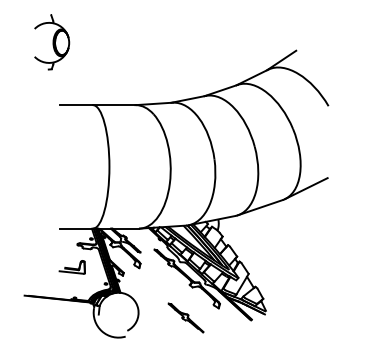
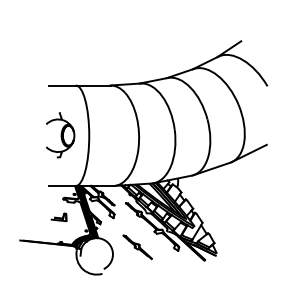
part: (52, 42) -> (60, 135), moved
part: (72, 266) -> (59, 216), size x0.71
part: (185, 317) -> (137, 246), moved

